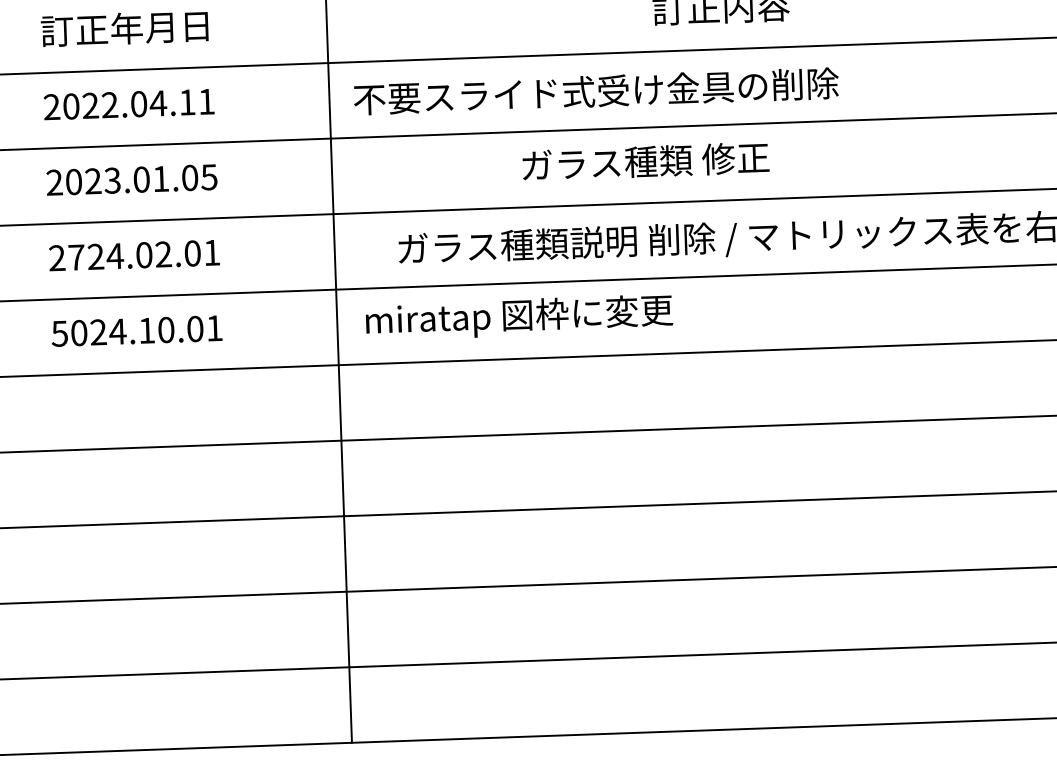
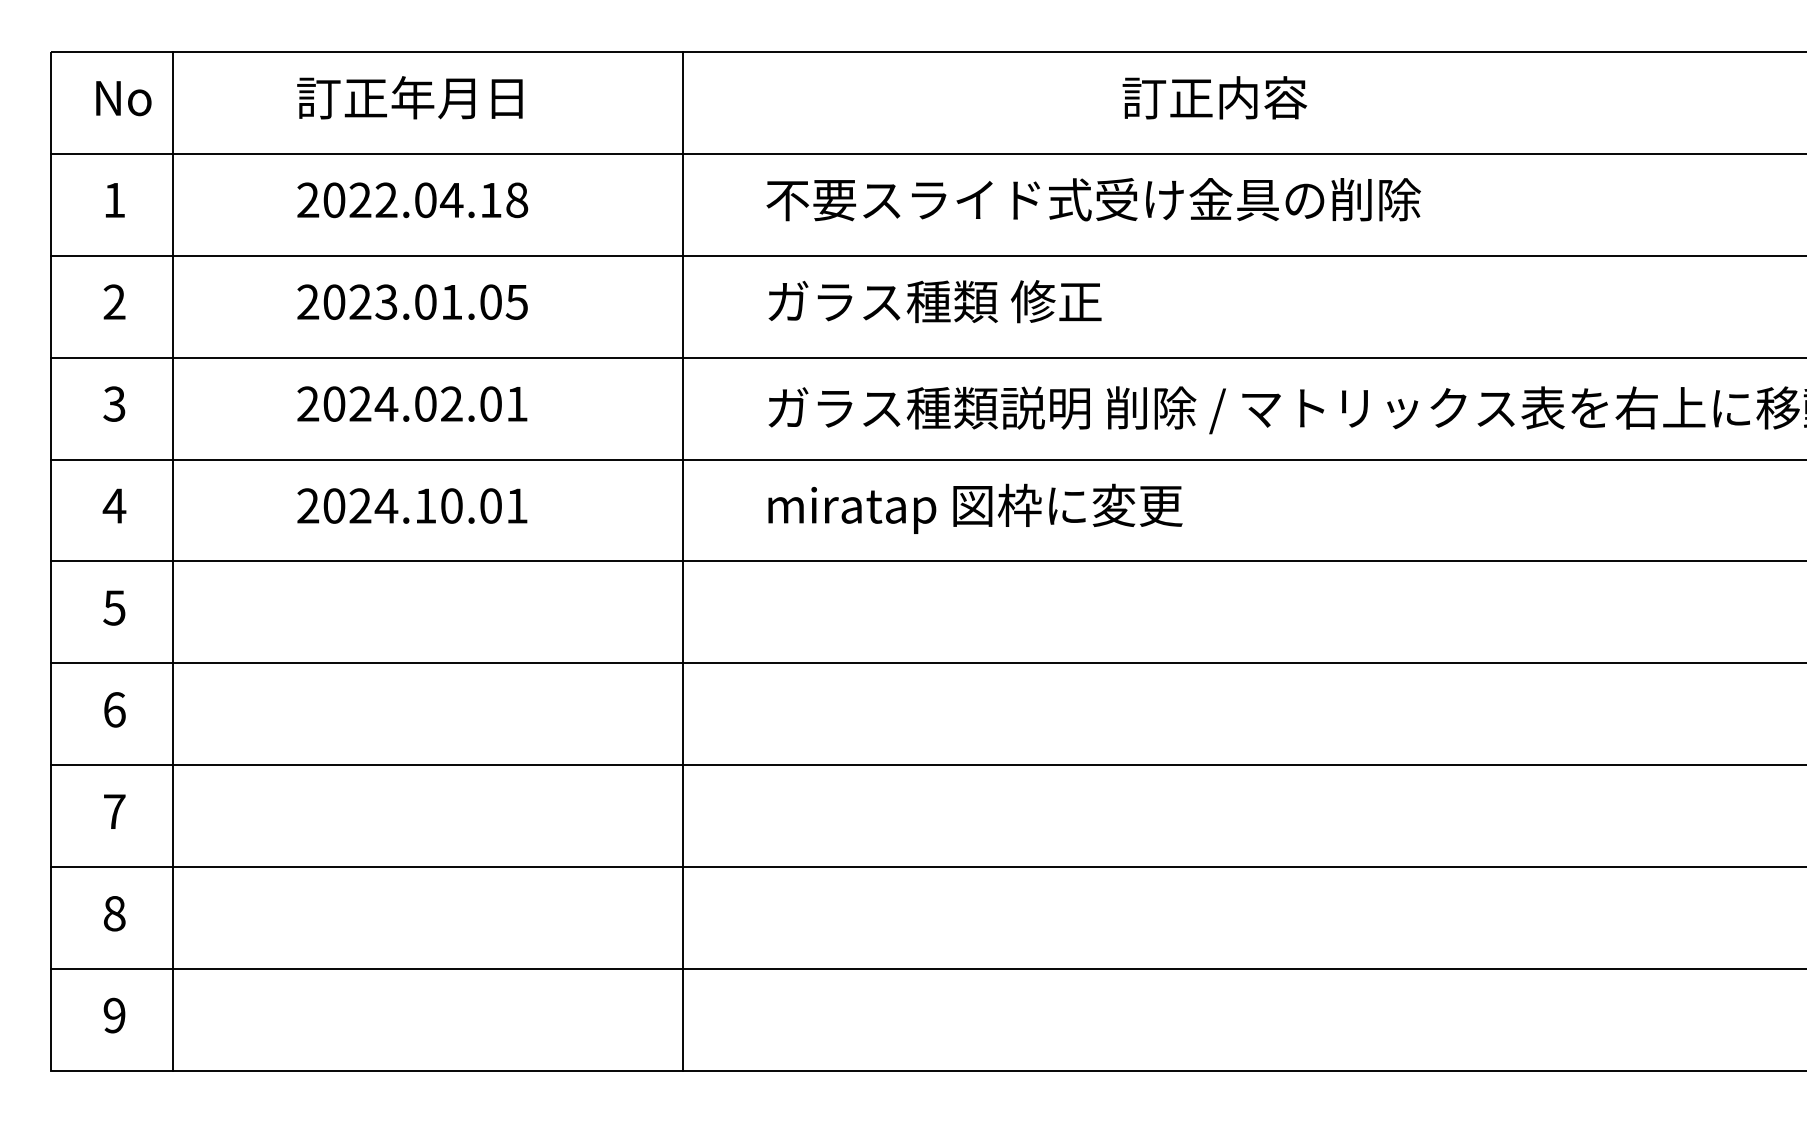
text: (596, 91) -> (1093, 199), moved
text: (207, 101) -> (517, 200), 2022.04.11 -> 2022.04.18
text: (645, 161) -> (934, 301), moved
text: (76, 257) -> (334, 403), 2724.02.01 -> 2024.02.01
text: (519, 317) -> (975, 508), moved
text: (59, 333) -> (307, 505), 5024.10.01 -> 2024.10.01

